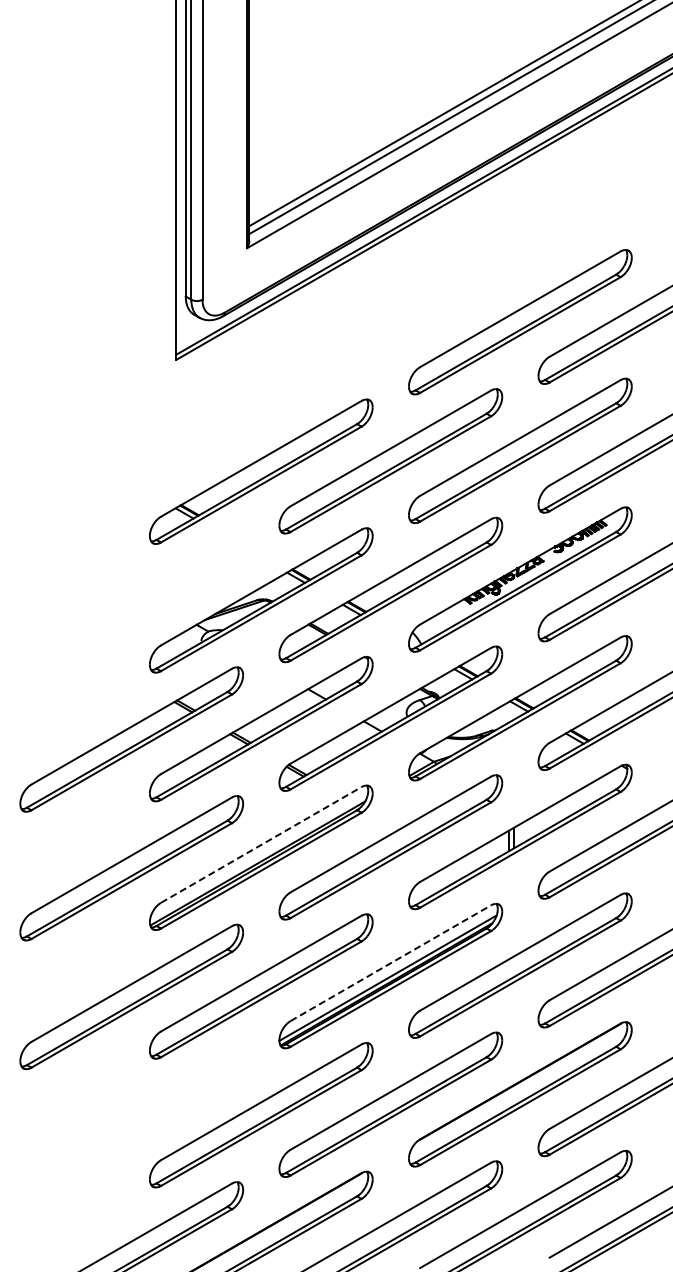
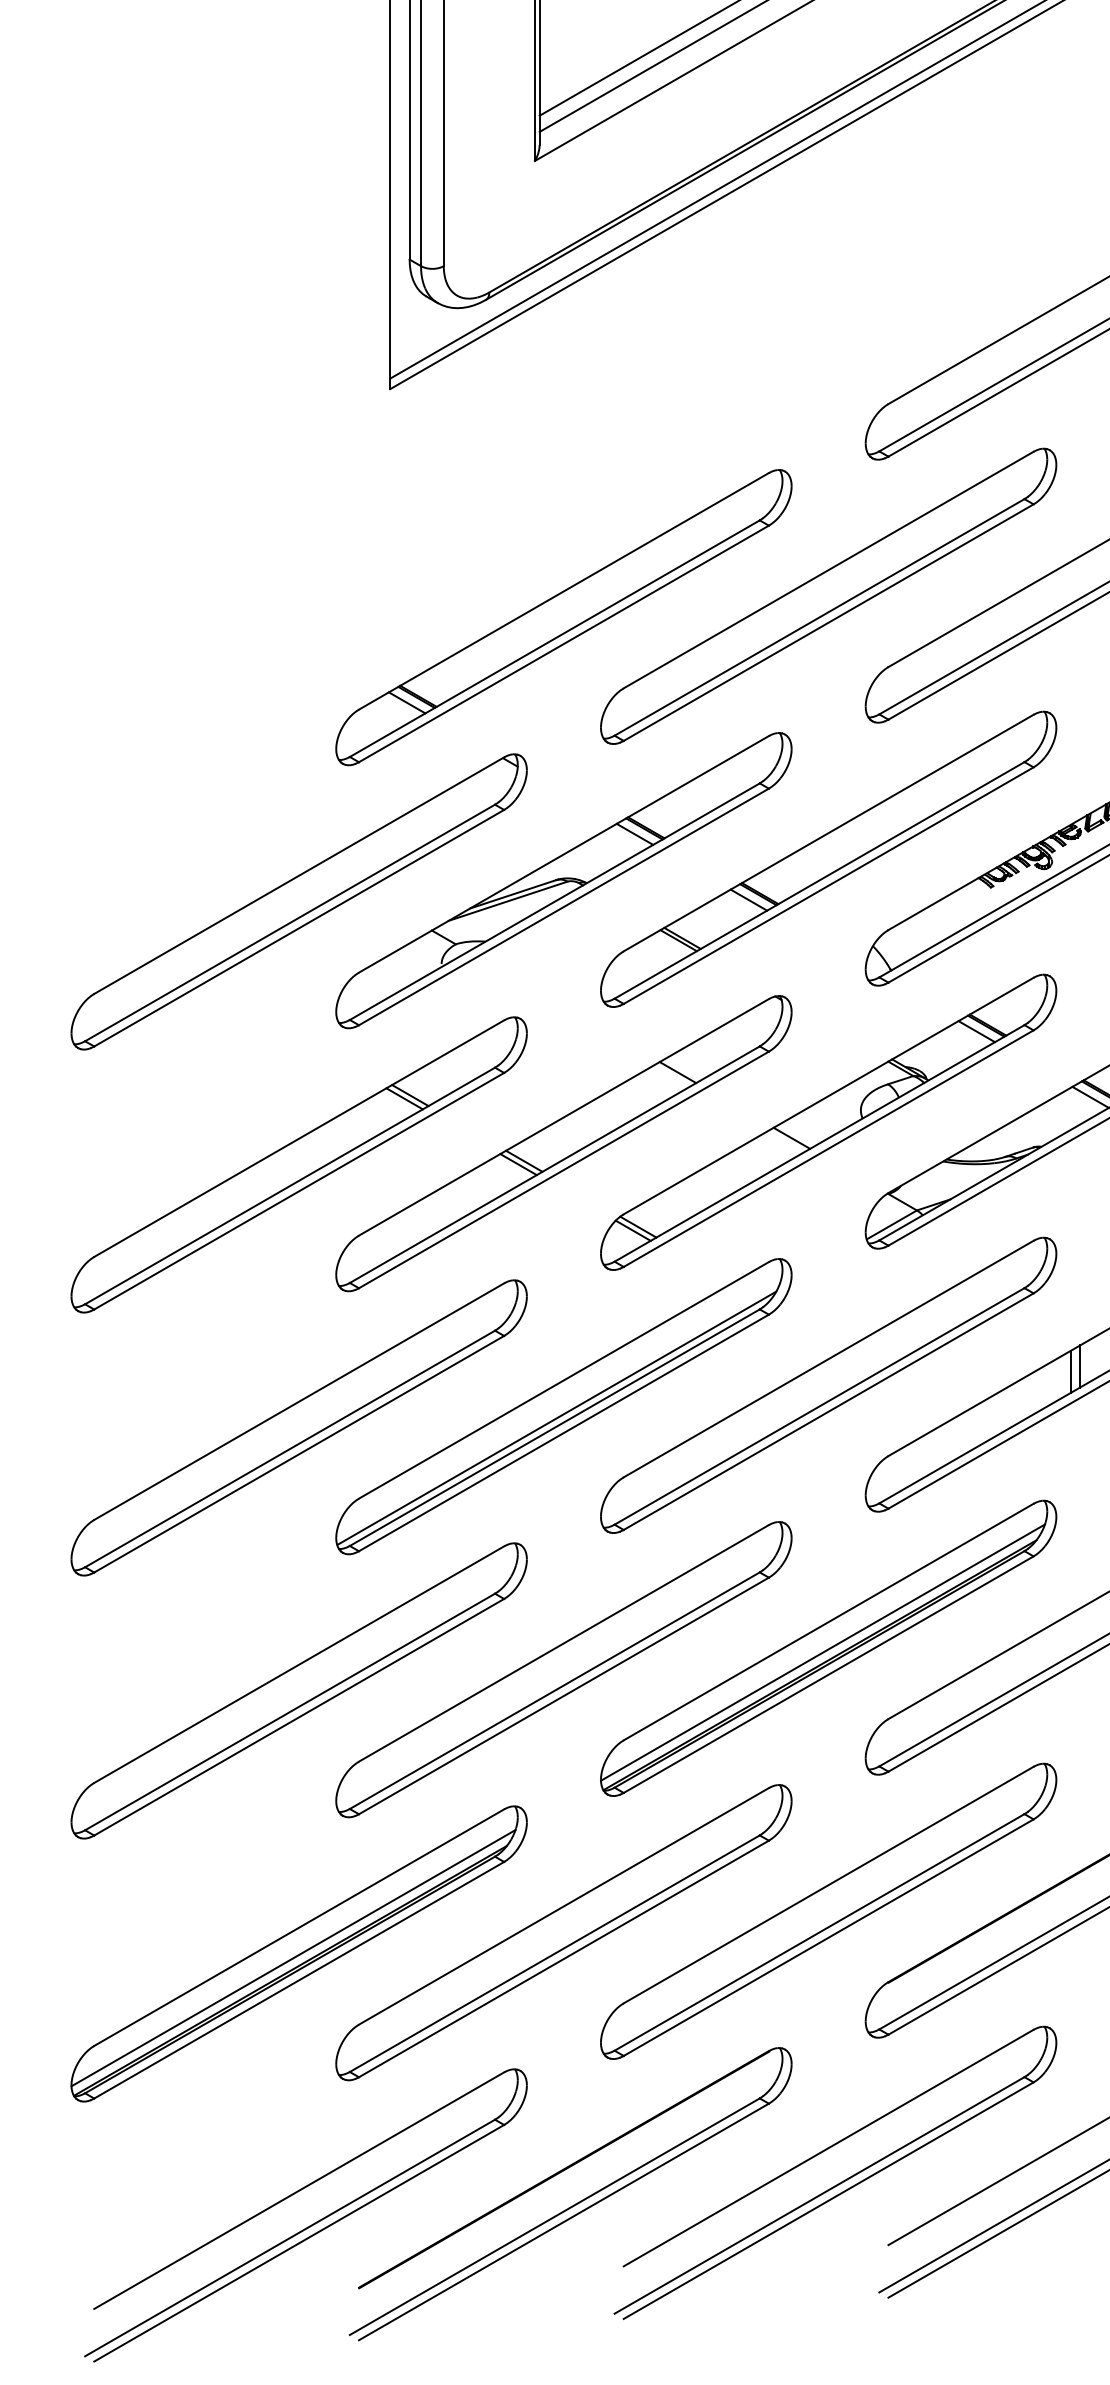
part: (131, 610) -> (298, 901), added
line: (261, 844) -> (564, 1379), dashed -> solid
line: (390, 963) -> (827, 1622), dashed -> solid
part: (131, 1125) -> (298, 1953), added

